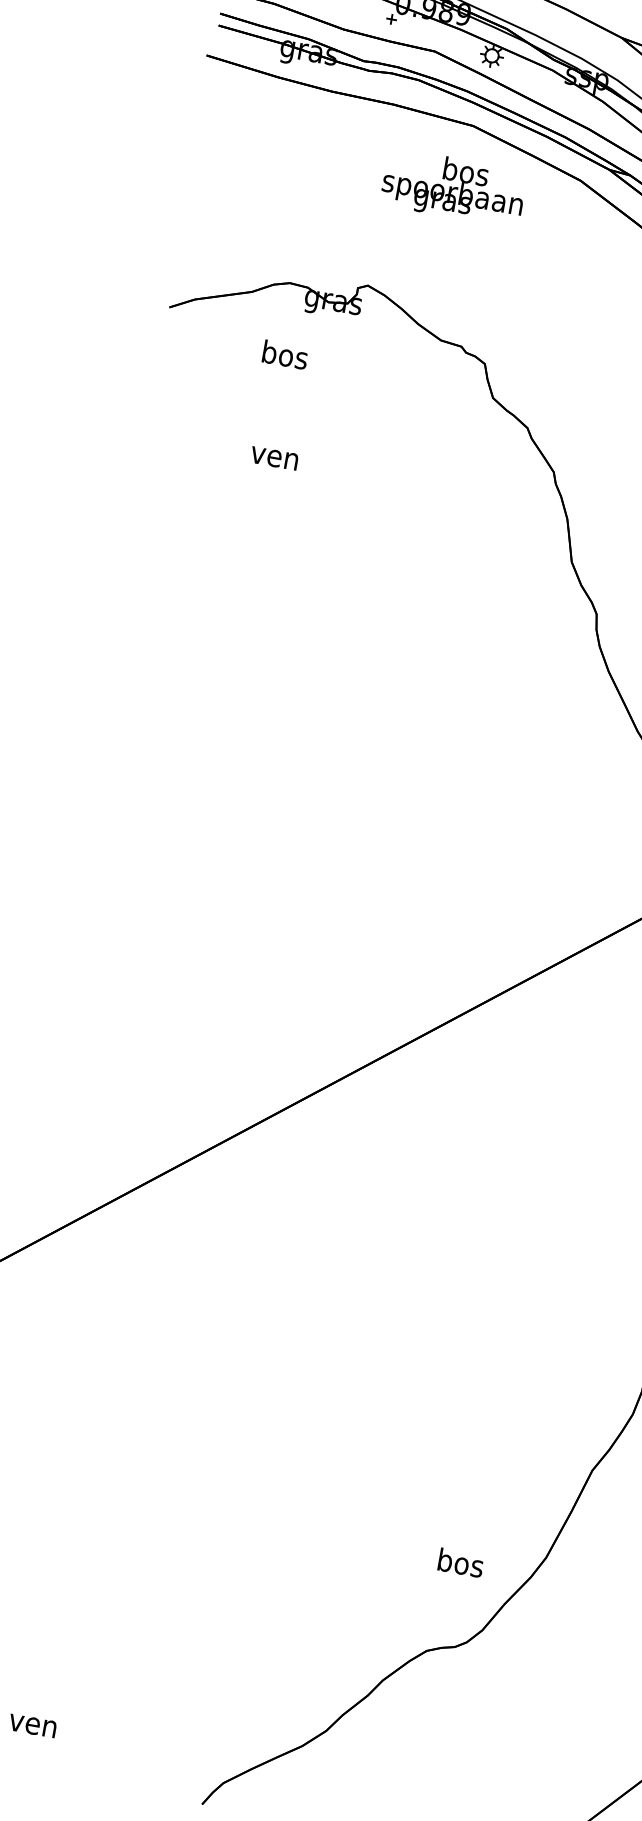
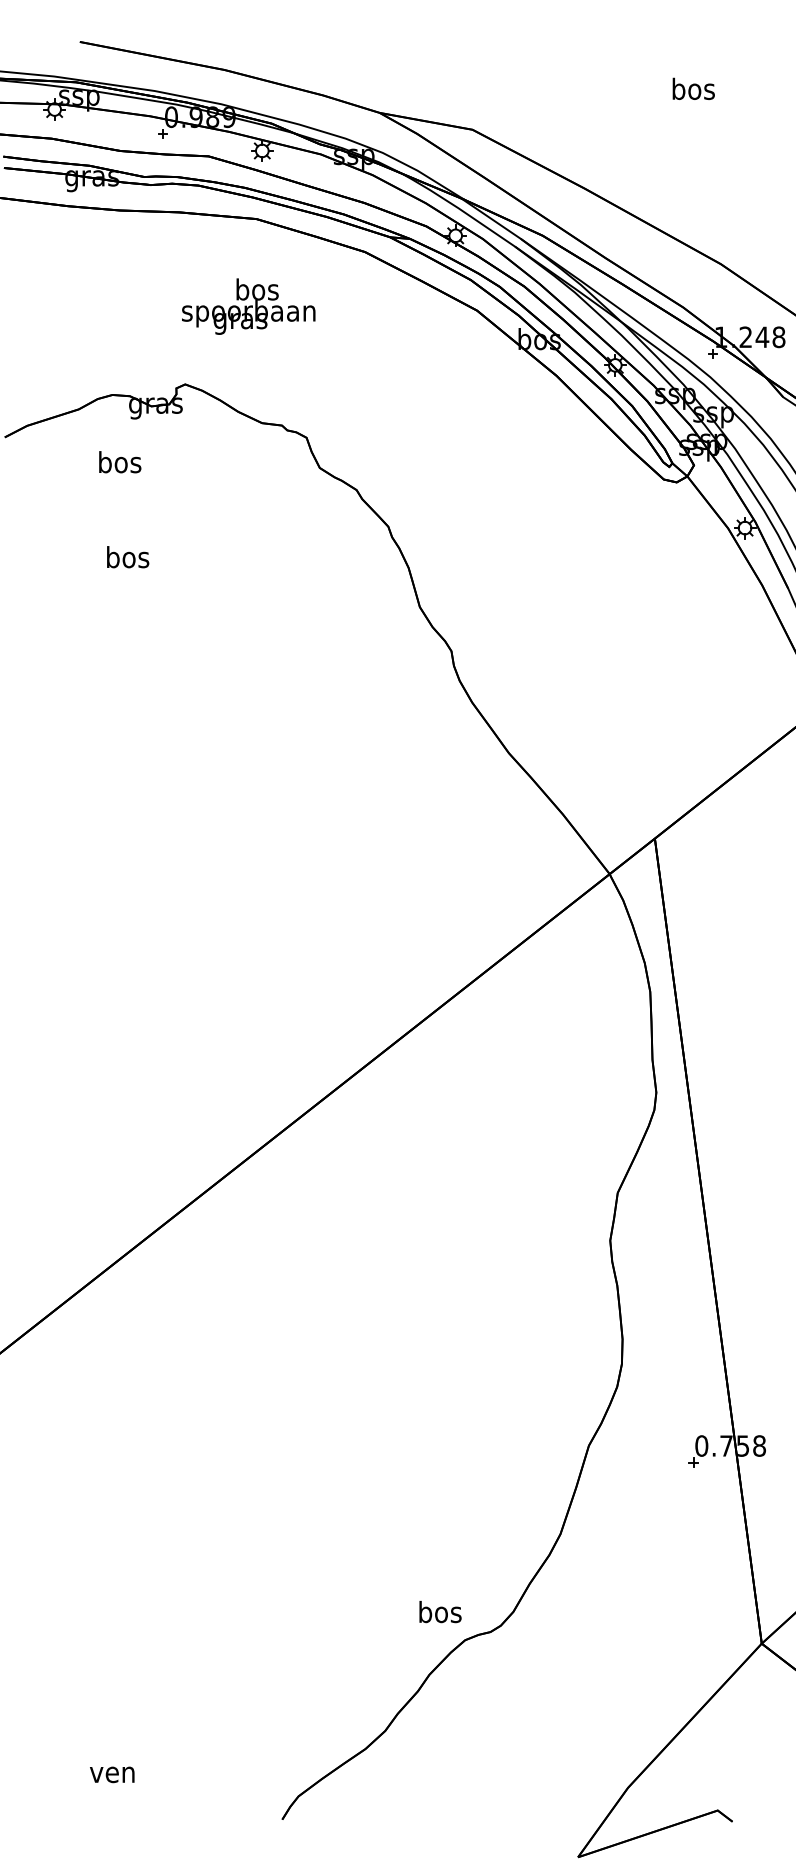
text: (453, 187) -> (248, 306), moved
text: (274, 455) -> (126, 557), ven -> bos
text: (461, 1563) -> (440, 1612), moved

